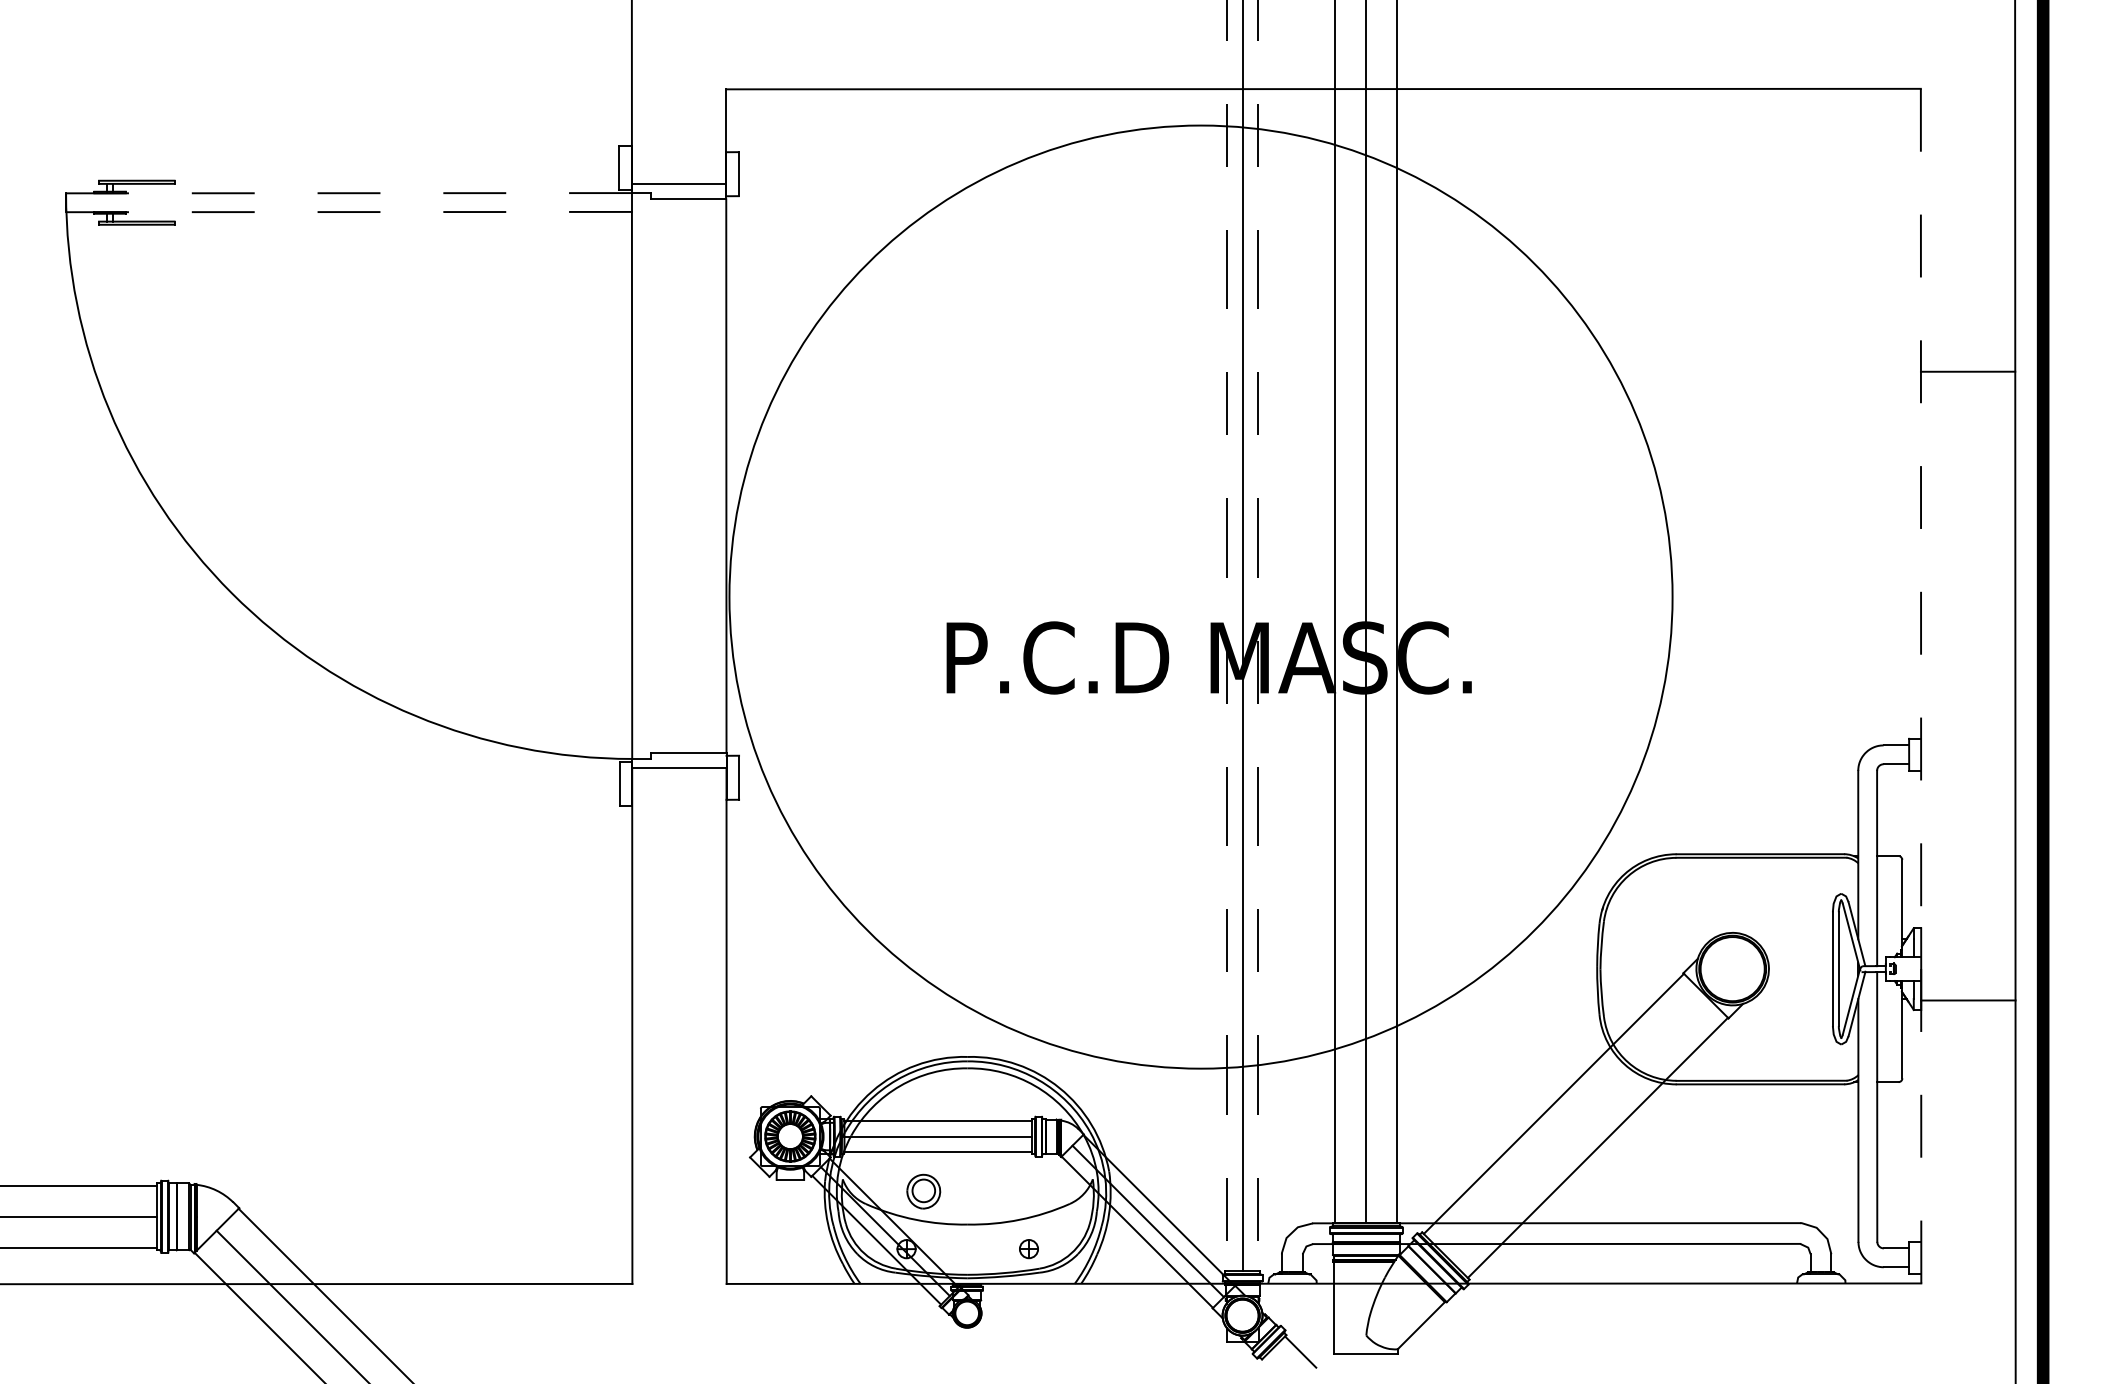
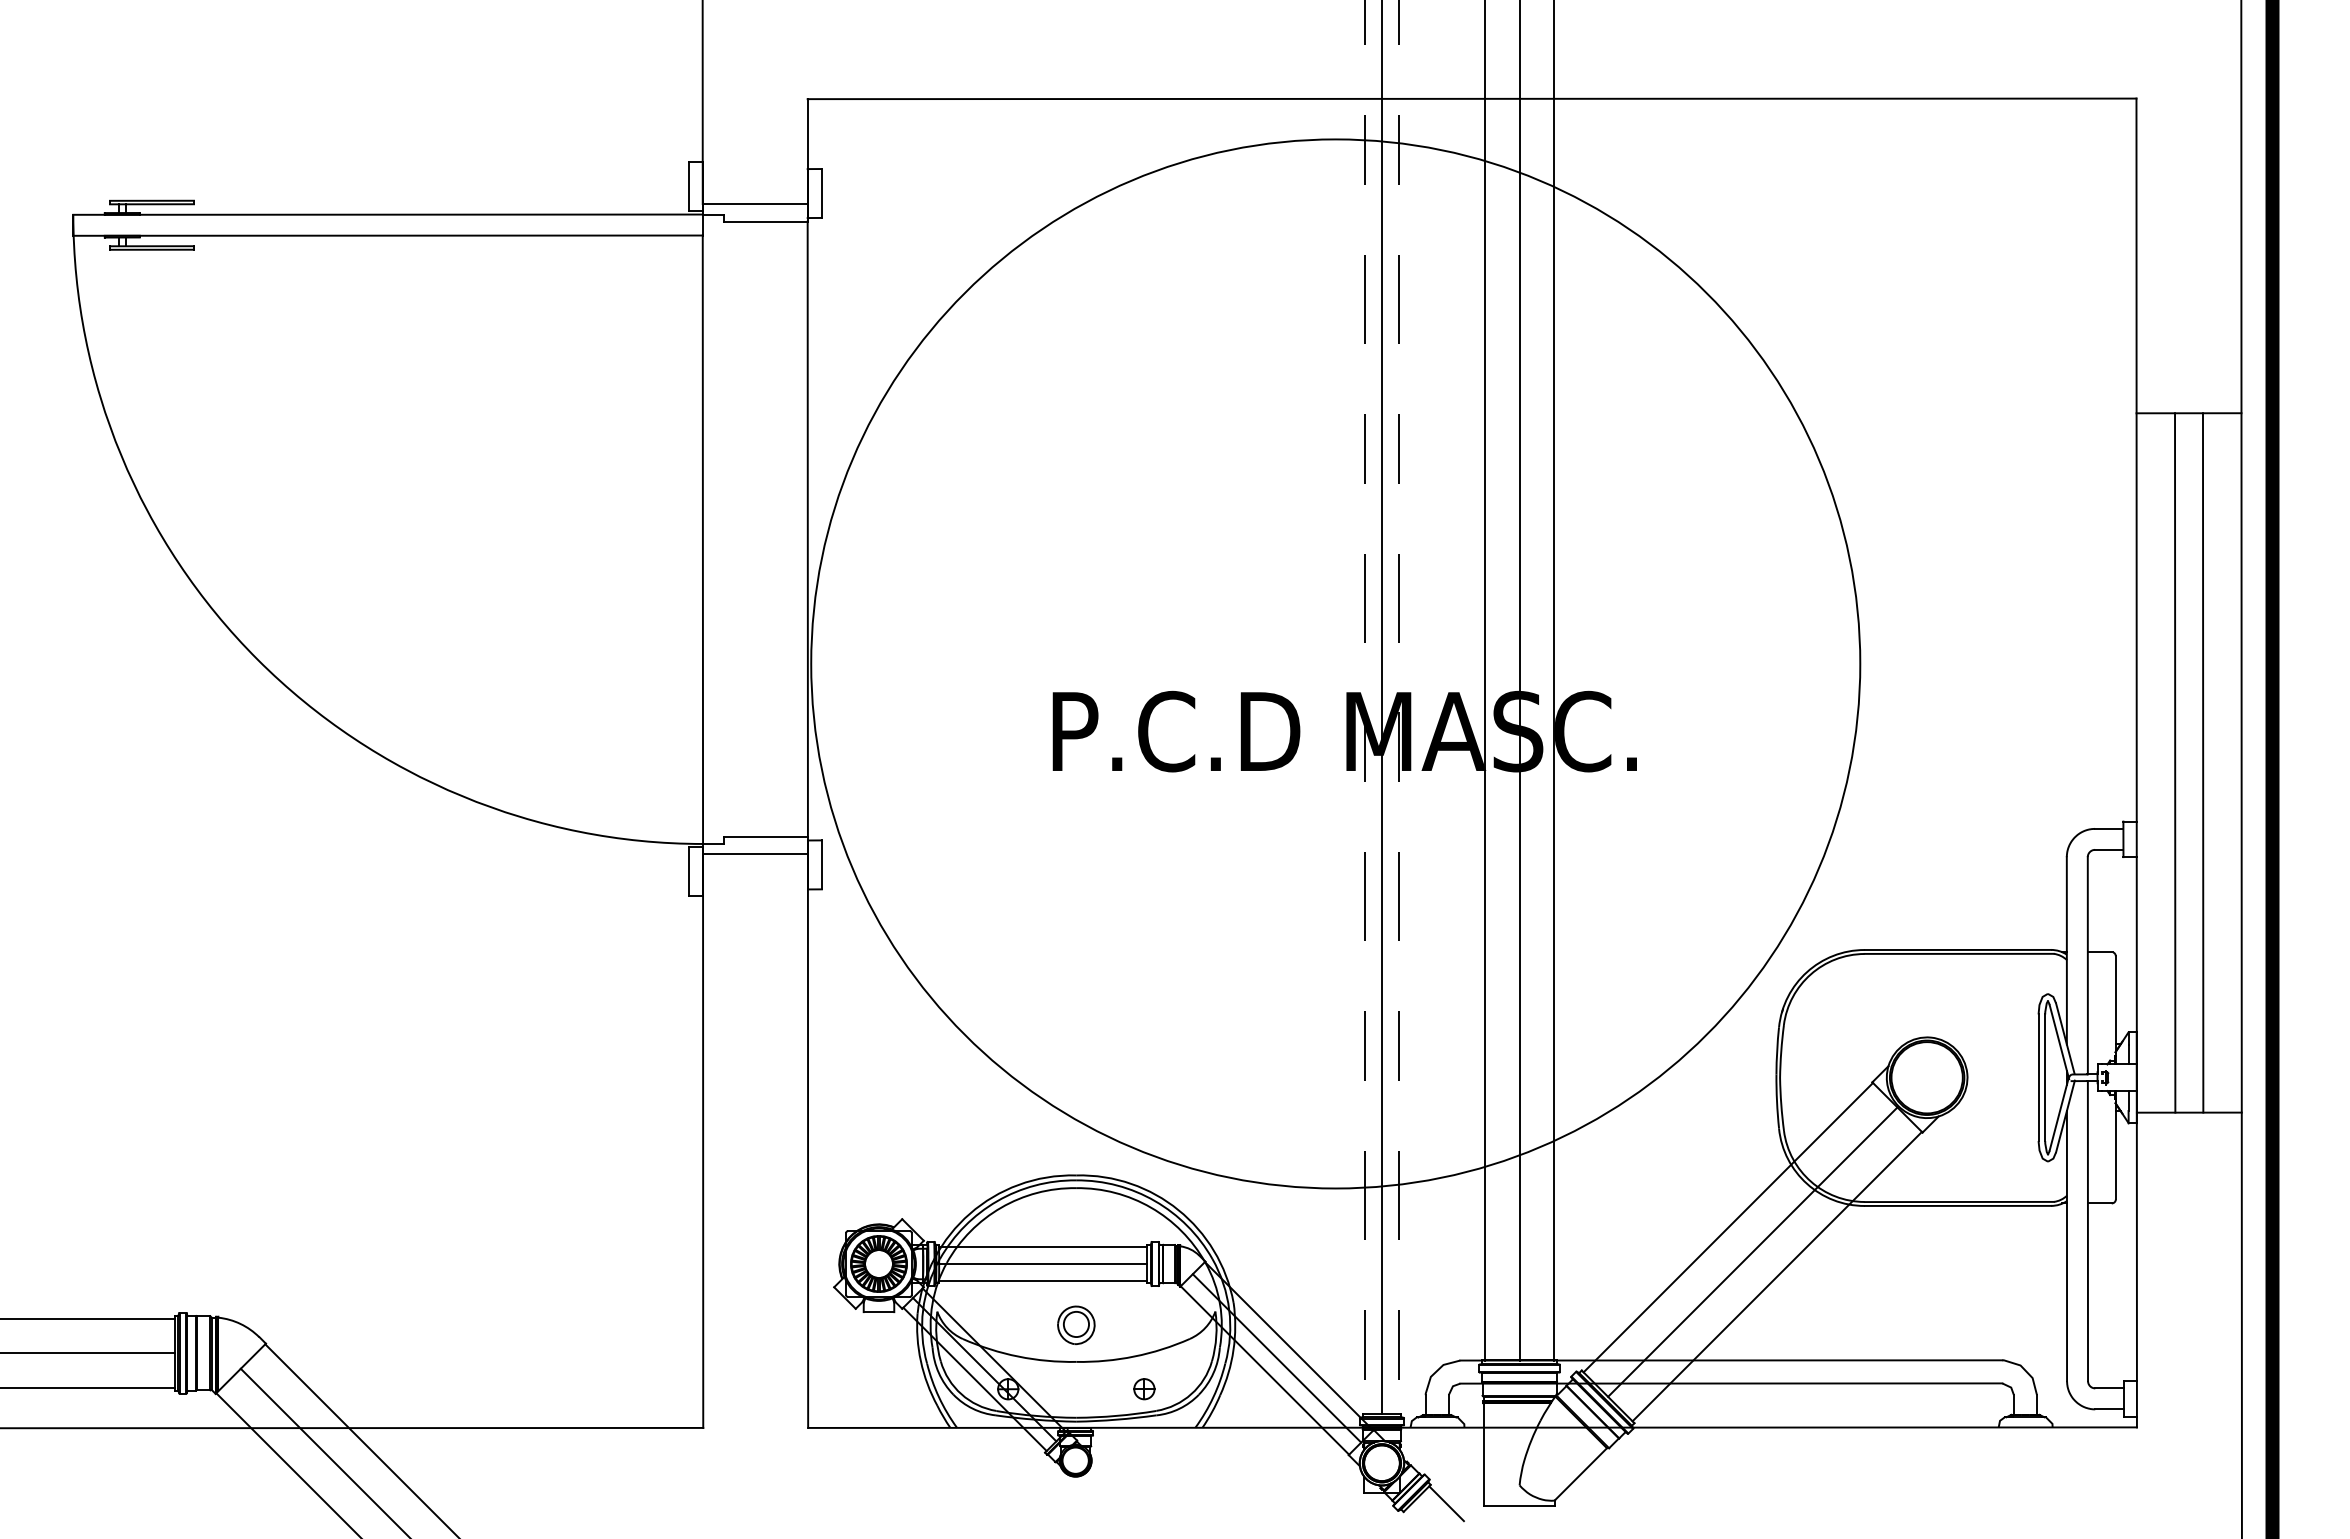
line: (349, 193) -> (388, 214), dashed -> solid
line: (349, 211) -> (388, 235), dashed -> solid
line: (1955, 685) -> (2175, 762), added
line: (1980, 685) -> (2202, 762), added
line: (1920, 686) -> (2136, 763), dashed -> solid
line: (1575, 1125) -> (1752, 1251), added
part: (923, 1191) -> (1076, 1325), moved

